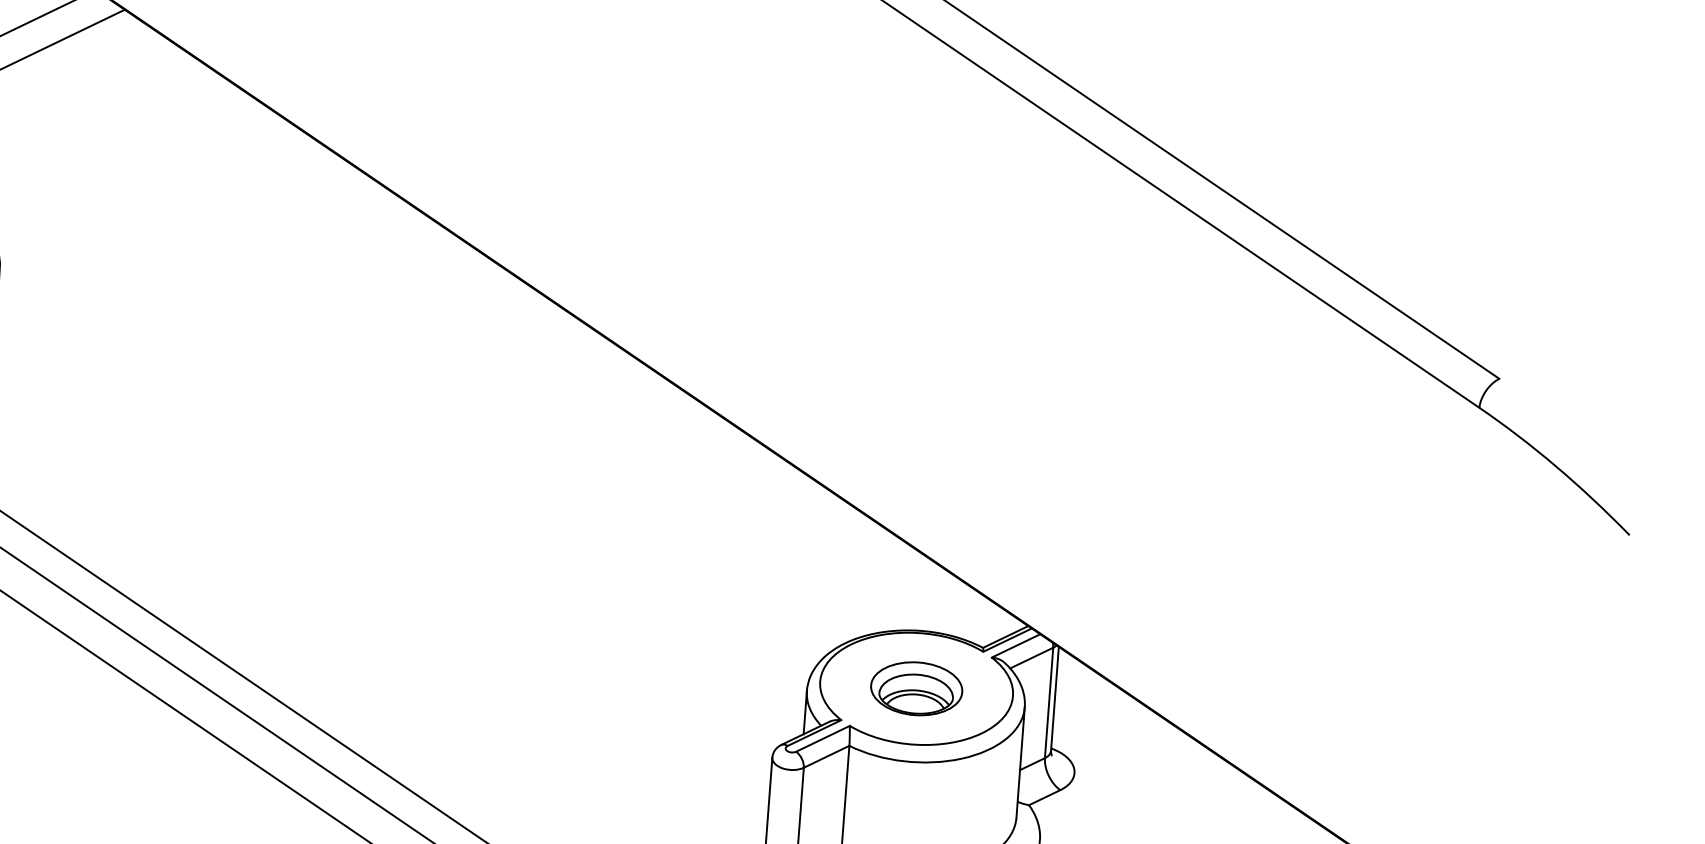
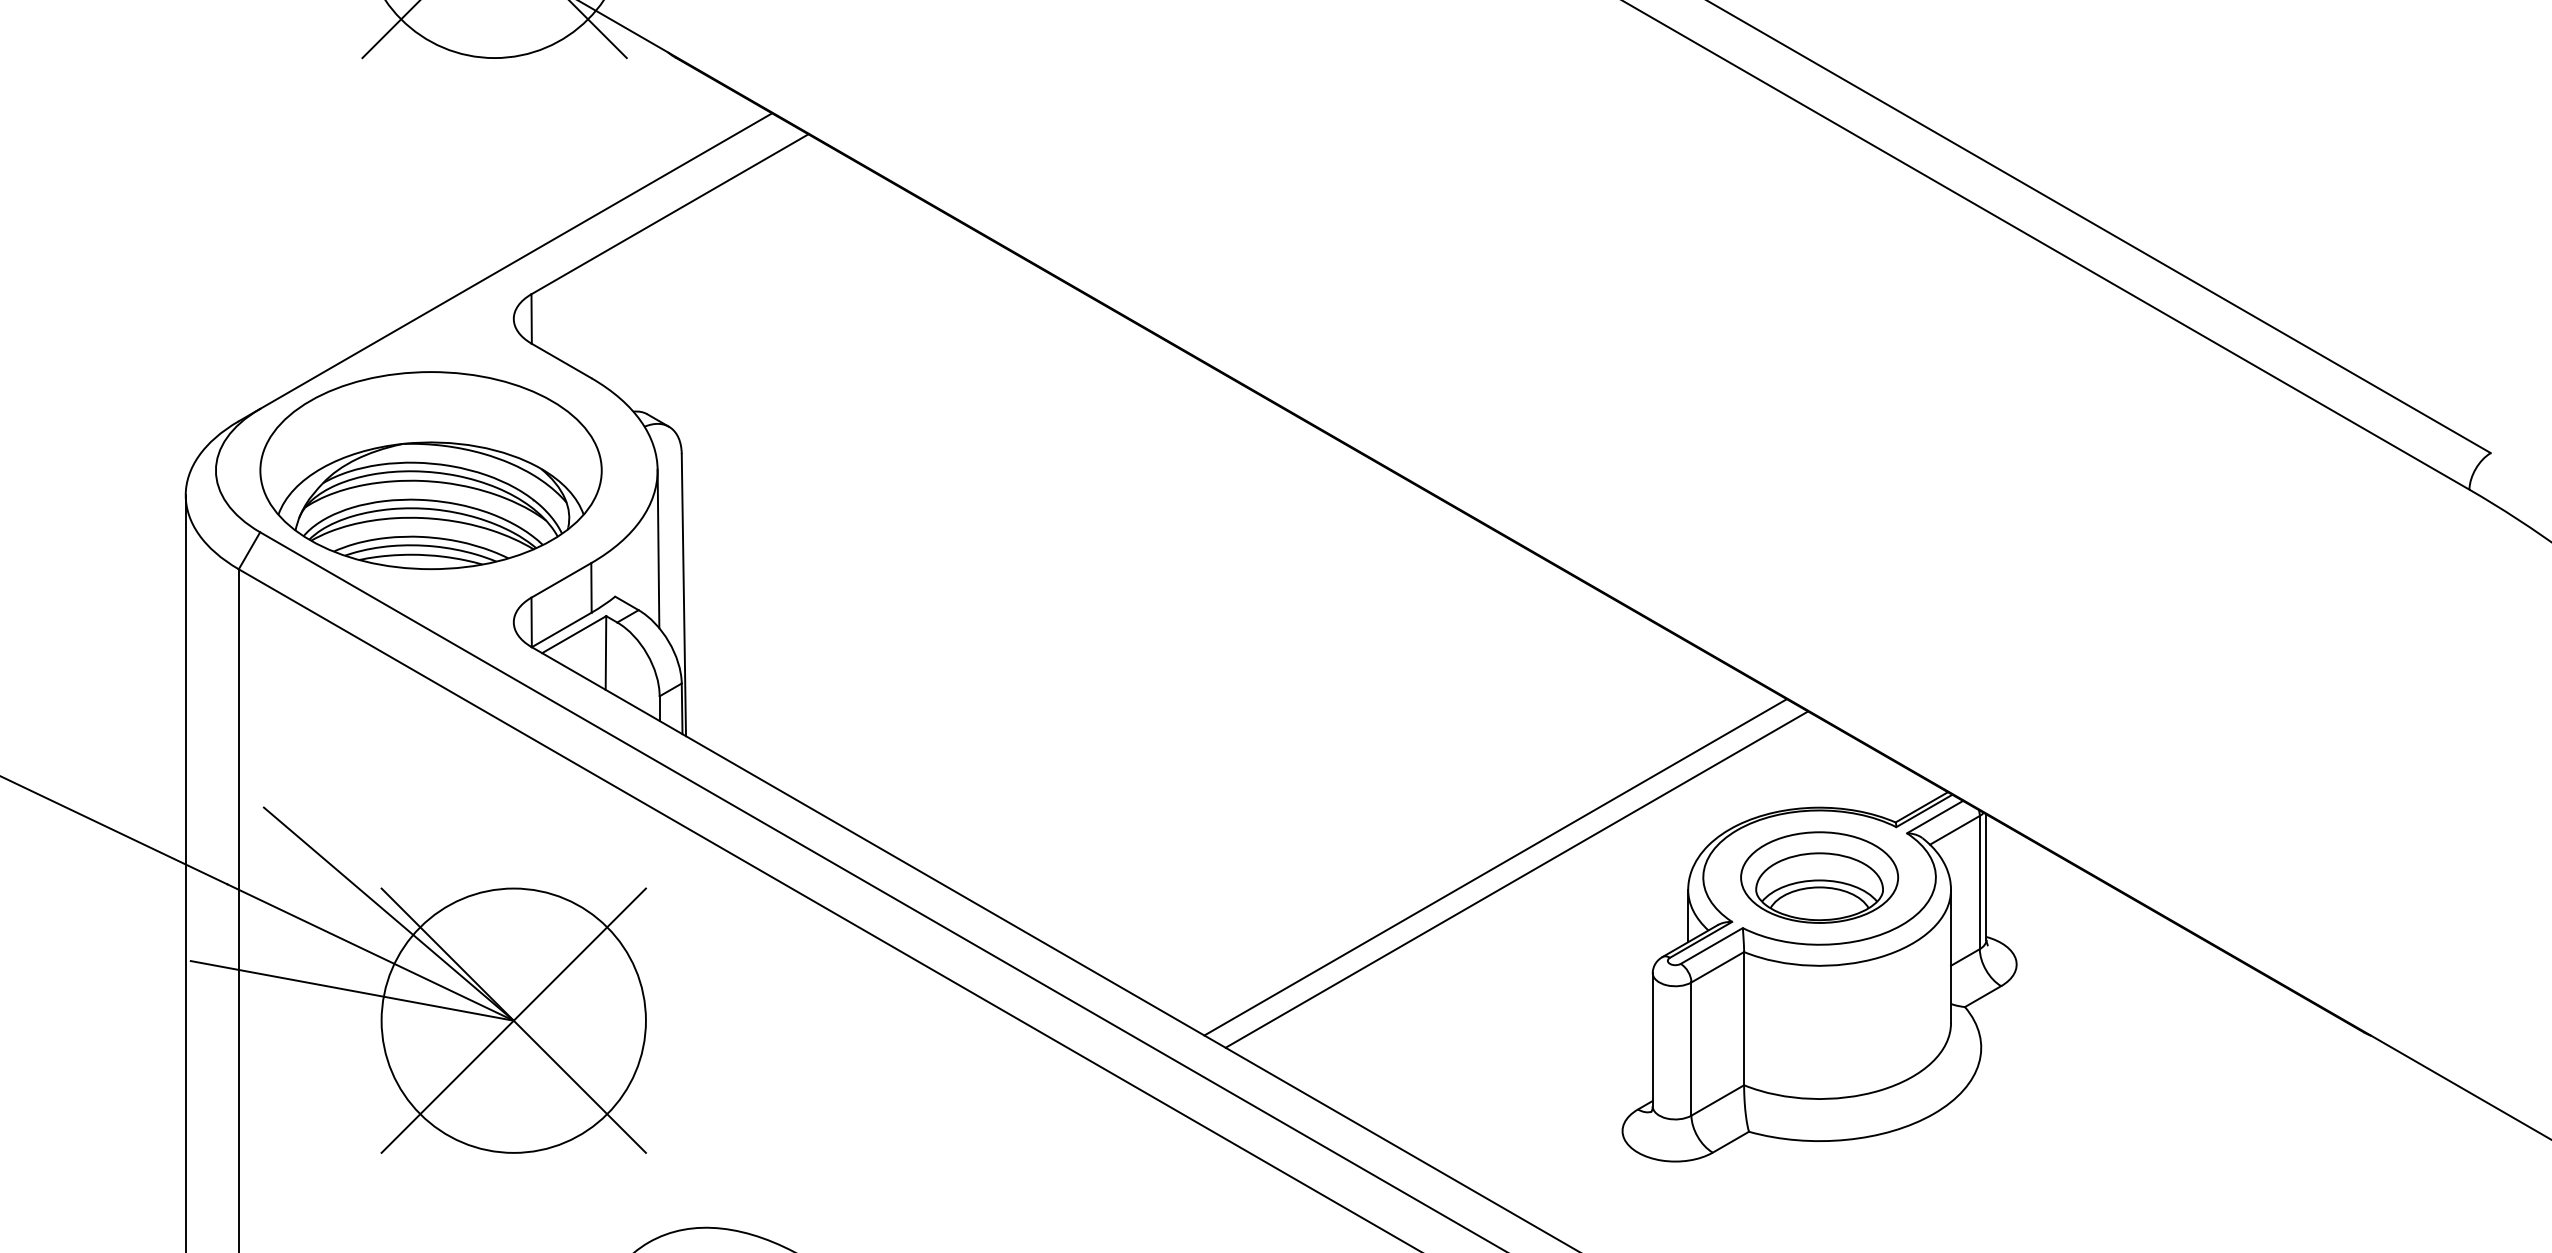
line: (648, 660) -> (1495, 867), added
line: (665, 671) -> (1516, 879), added
part: (916, 688) -> (1819, 877), size x1.43

